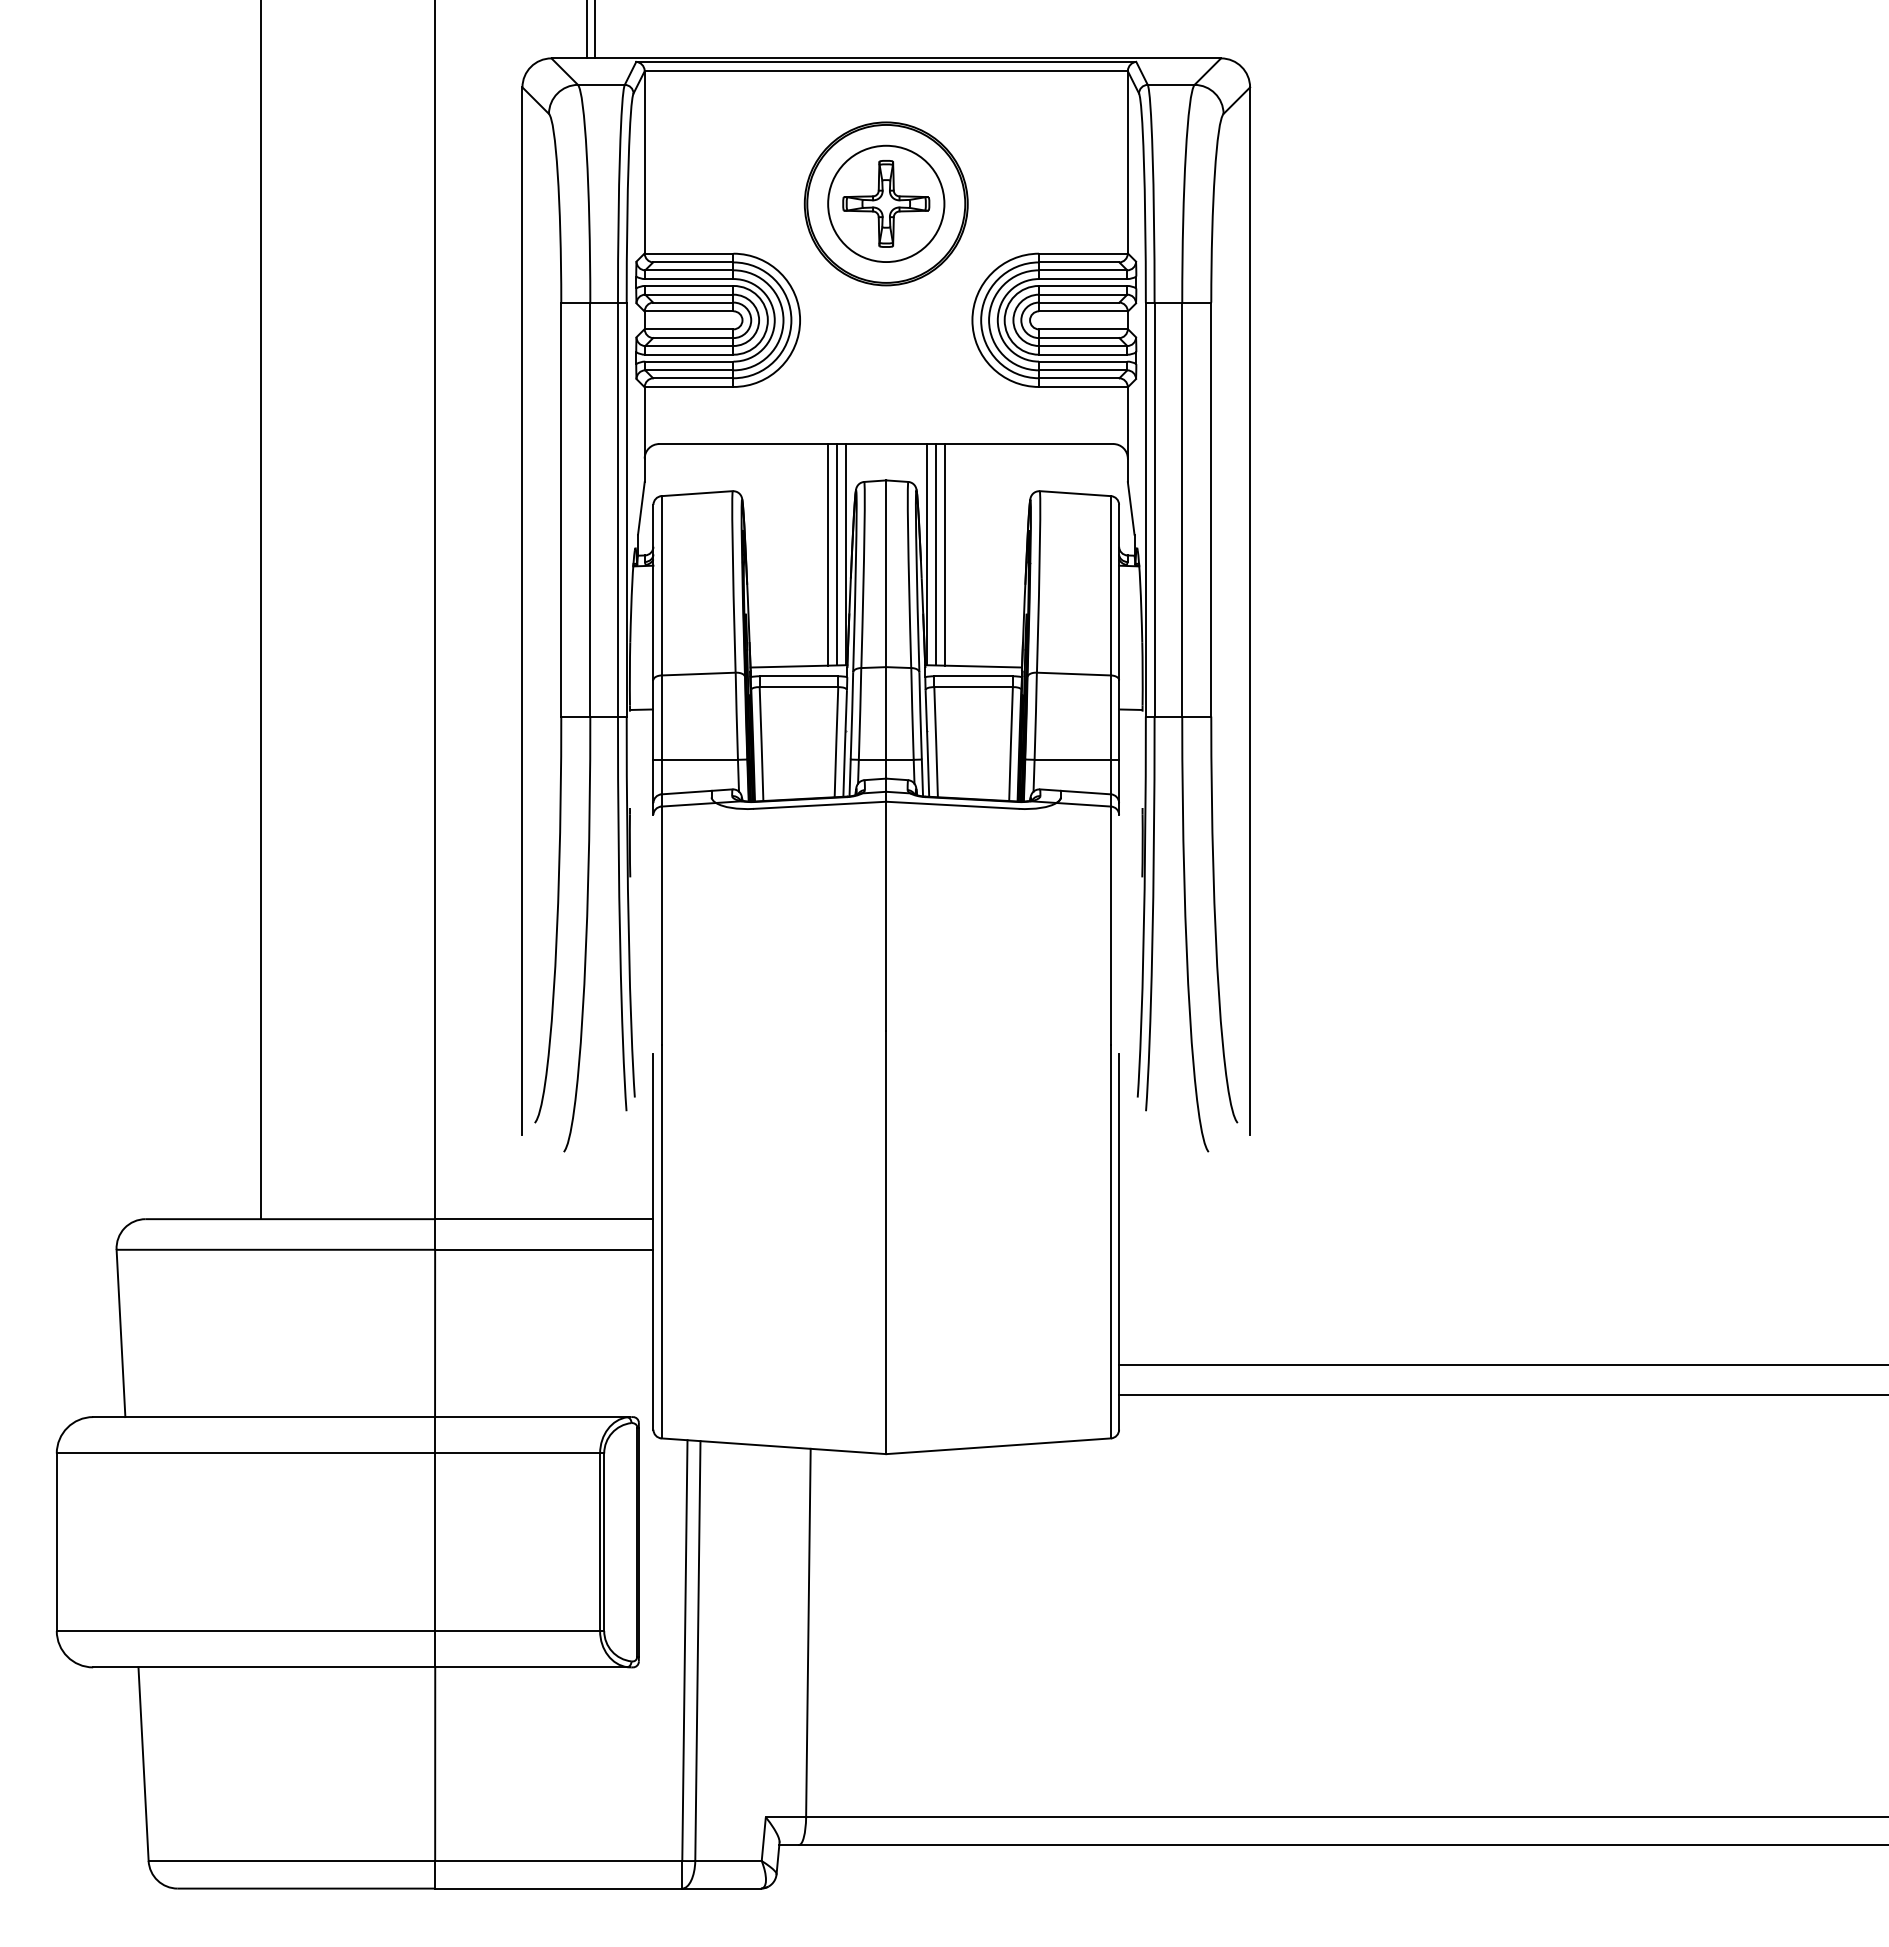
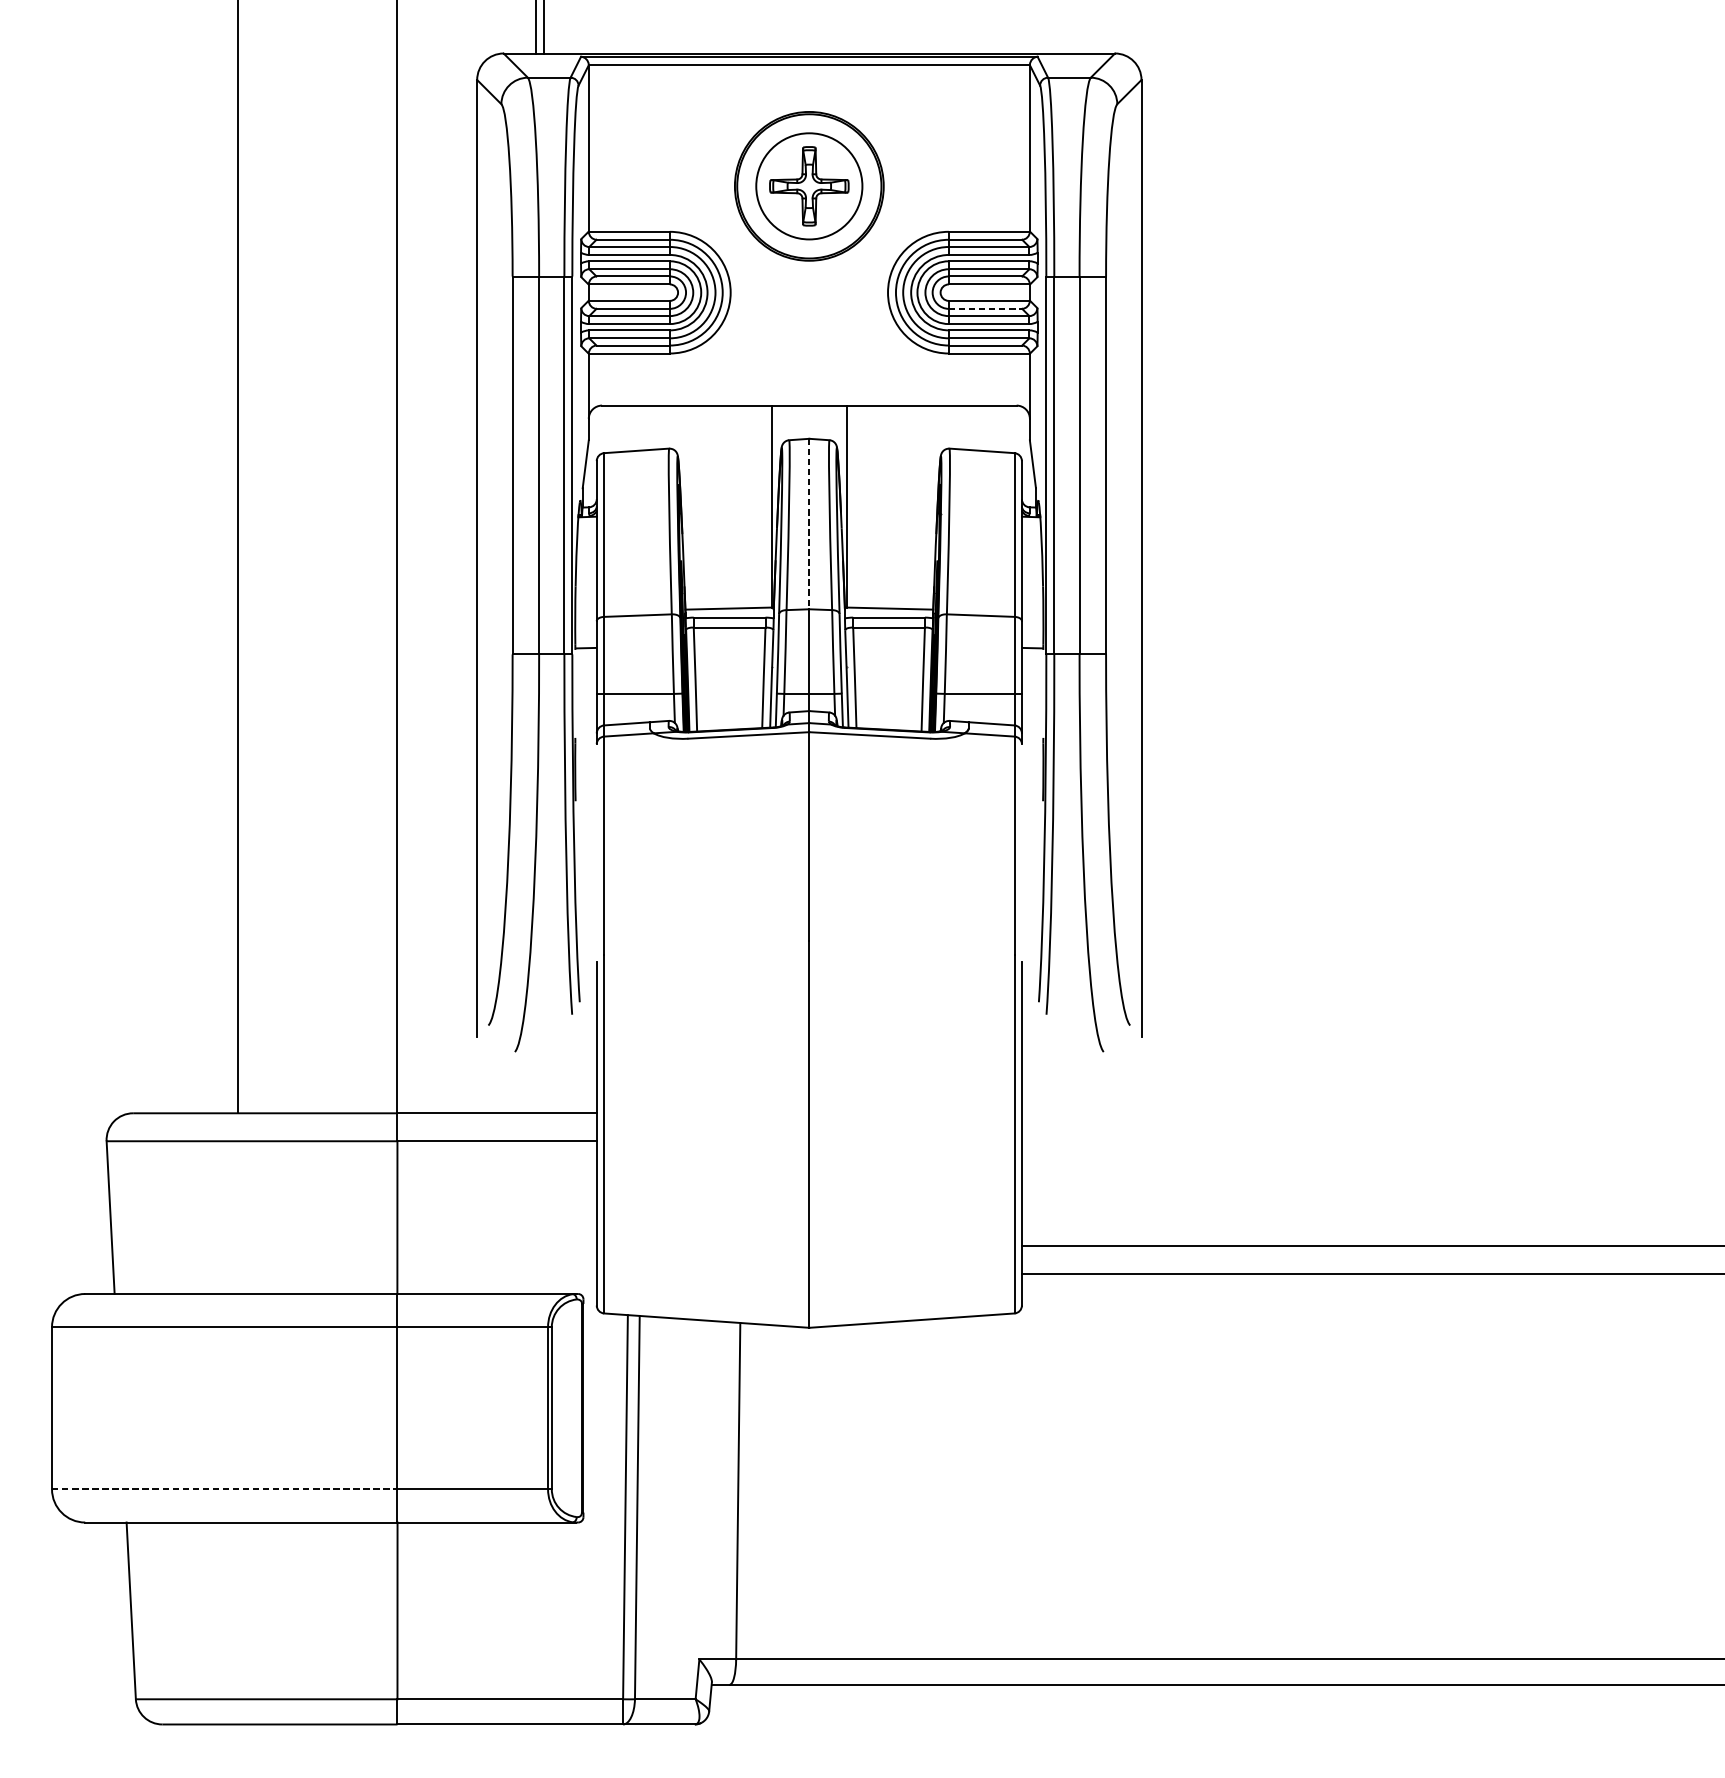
line: (1079, 338) -> (985, 309), solid -> dashed
line: (828, 554) -> (756, 506), removed
line: (836, 554) -> (763, 506), removed
line: (935, 554) -> (854, 506), removed
line: (944, 554) -> (862, 506), removed
line: (886, 574) -> (809, 524), solid -> dashed
line: (246, 1631) -> (225, 1489), solid -> dashed

